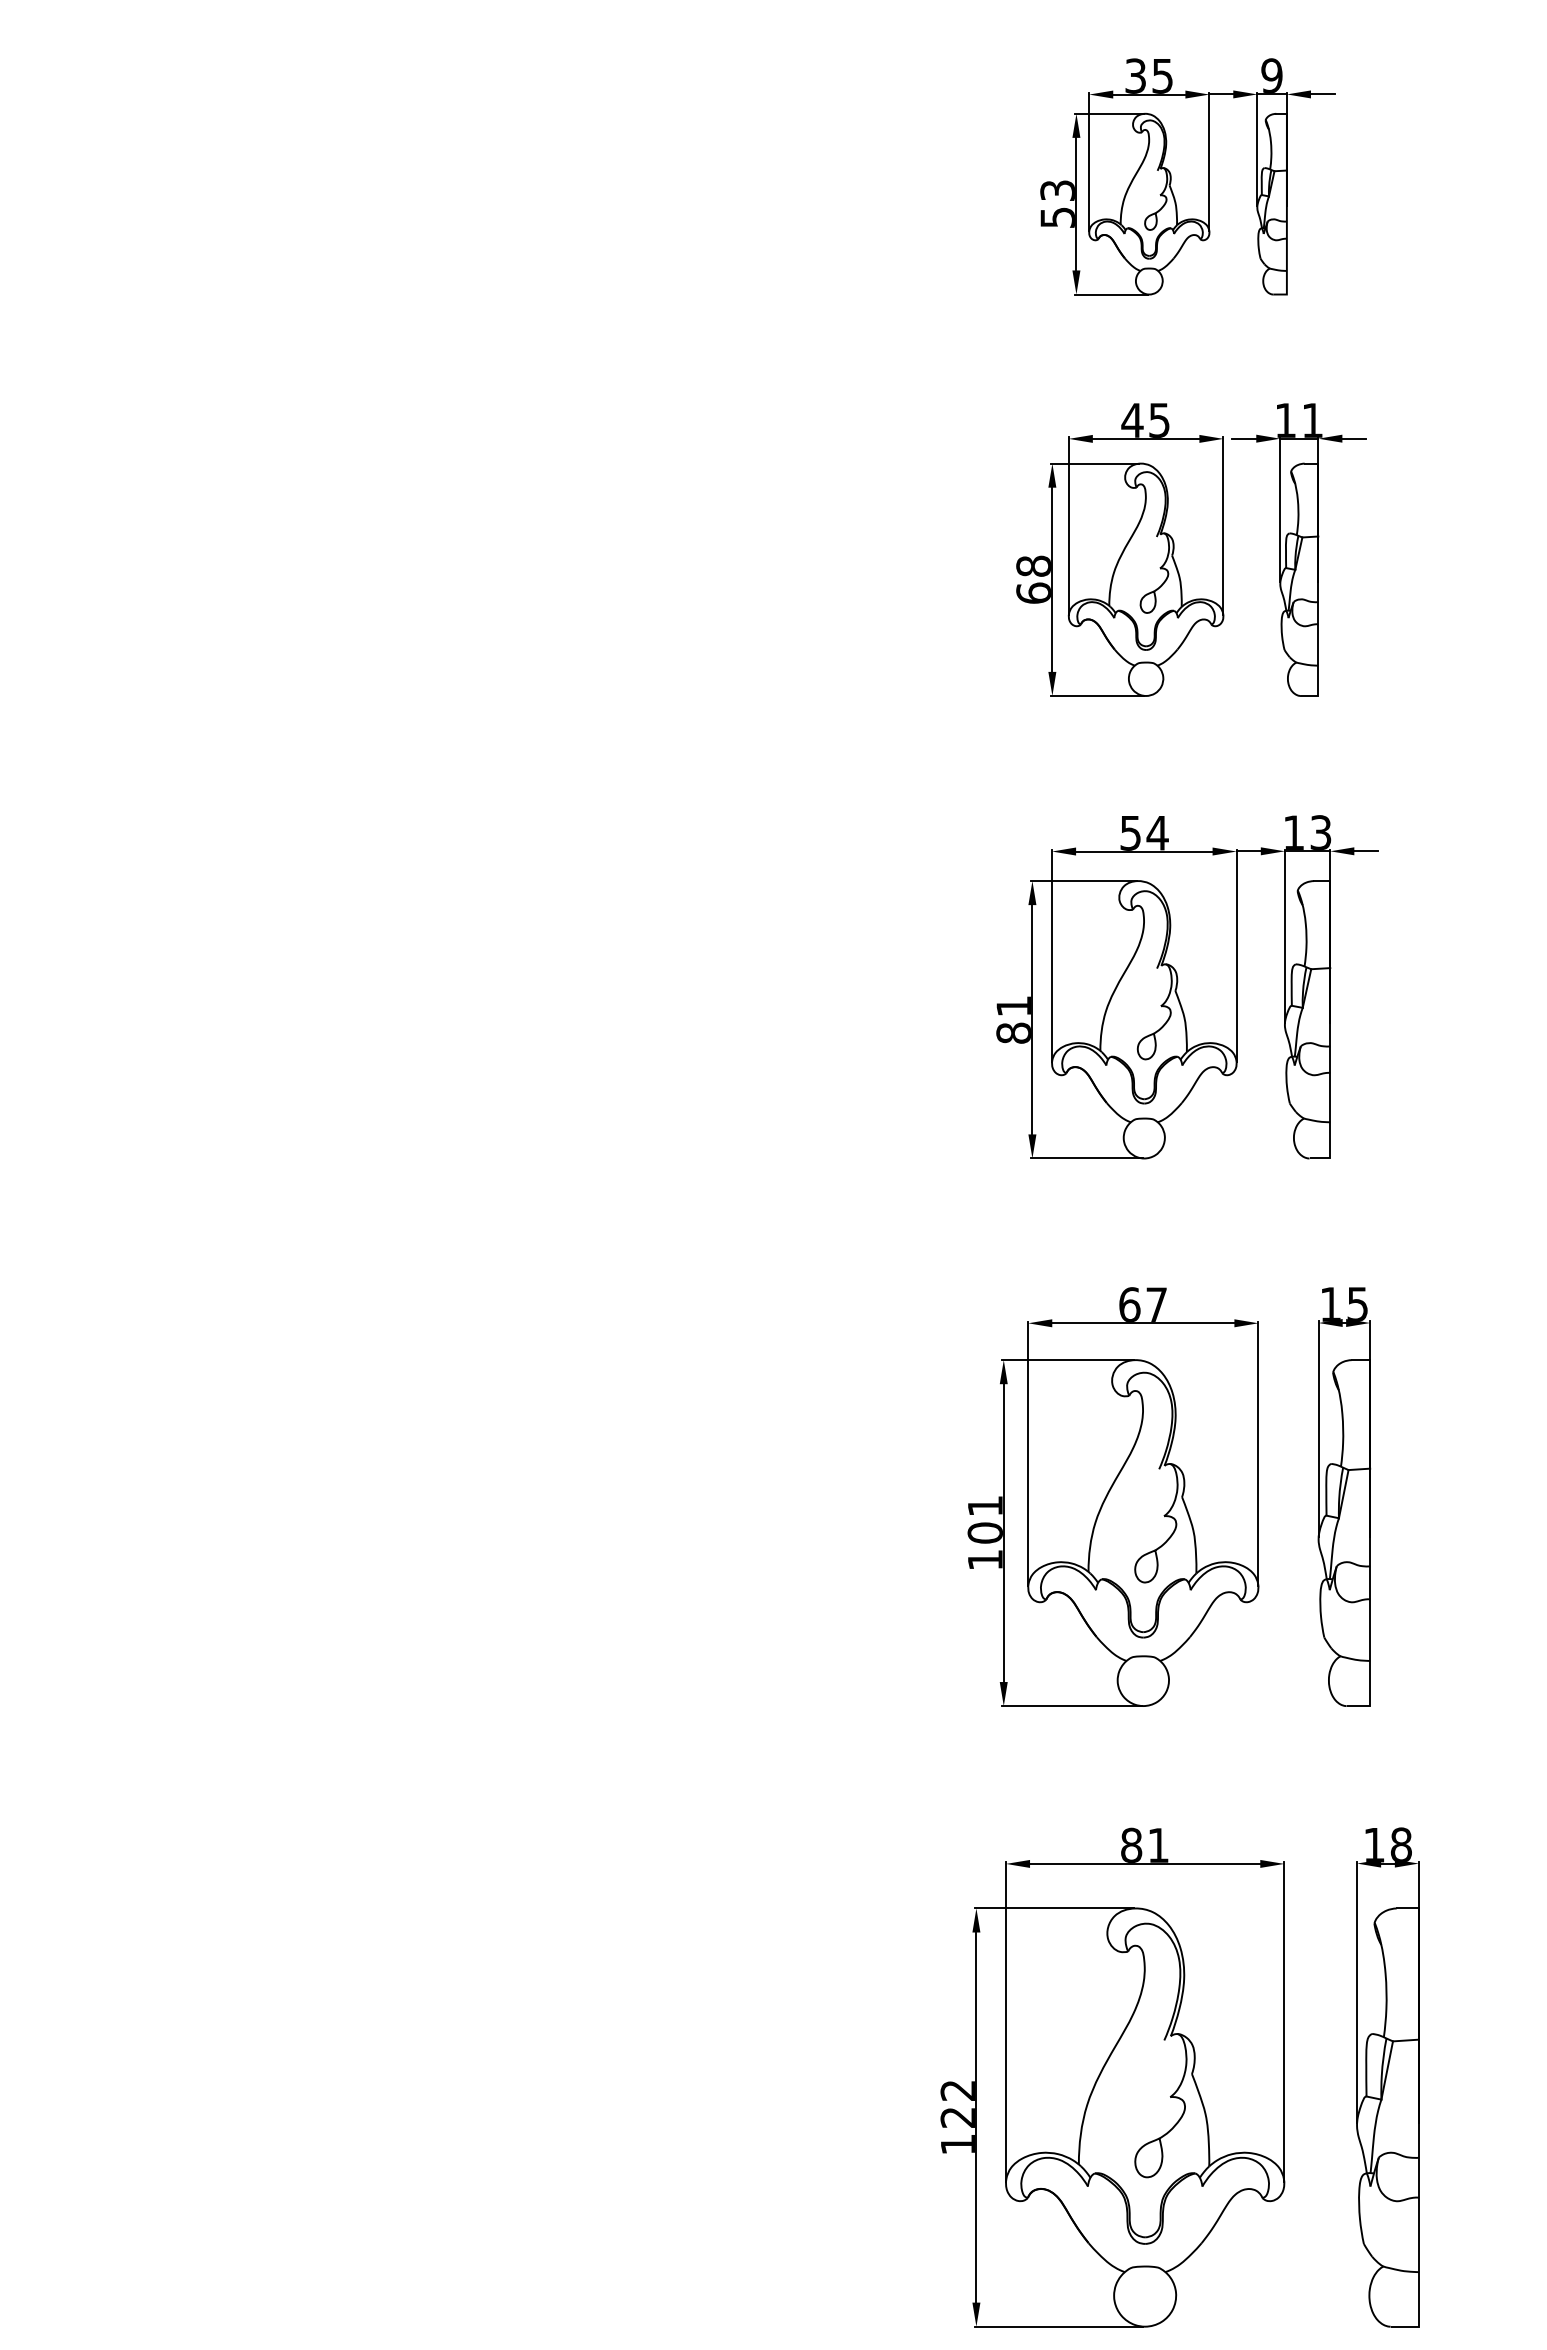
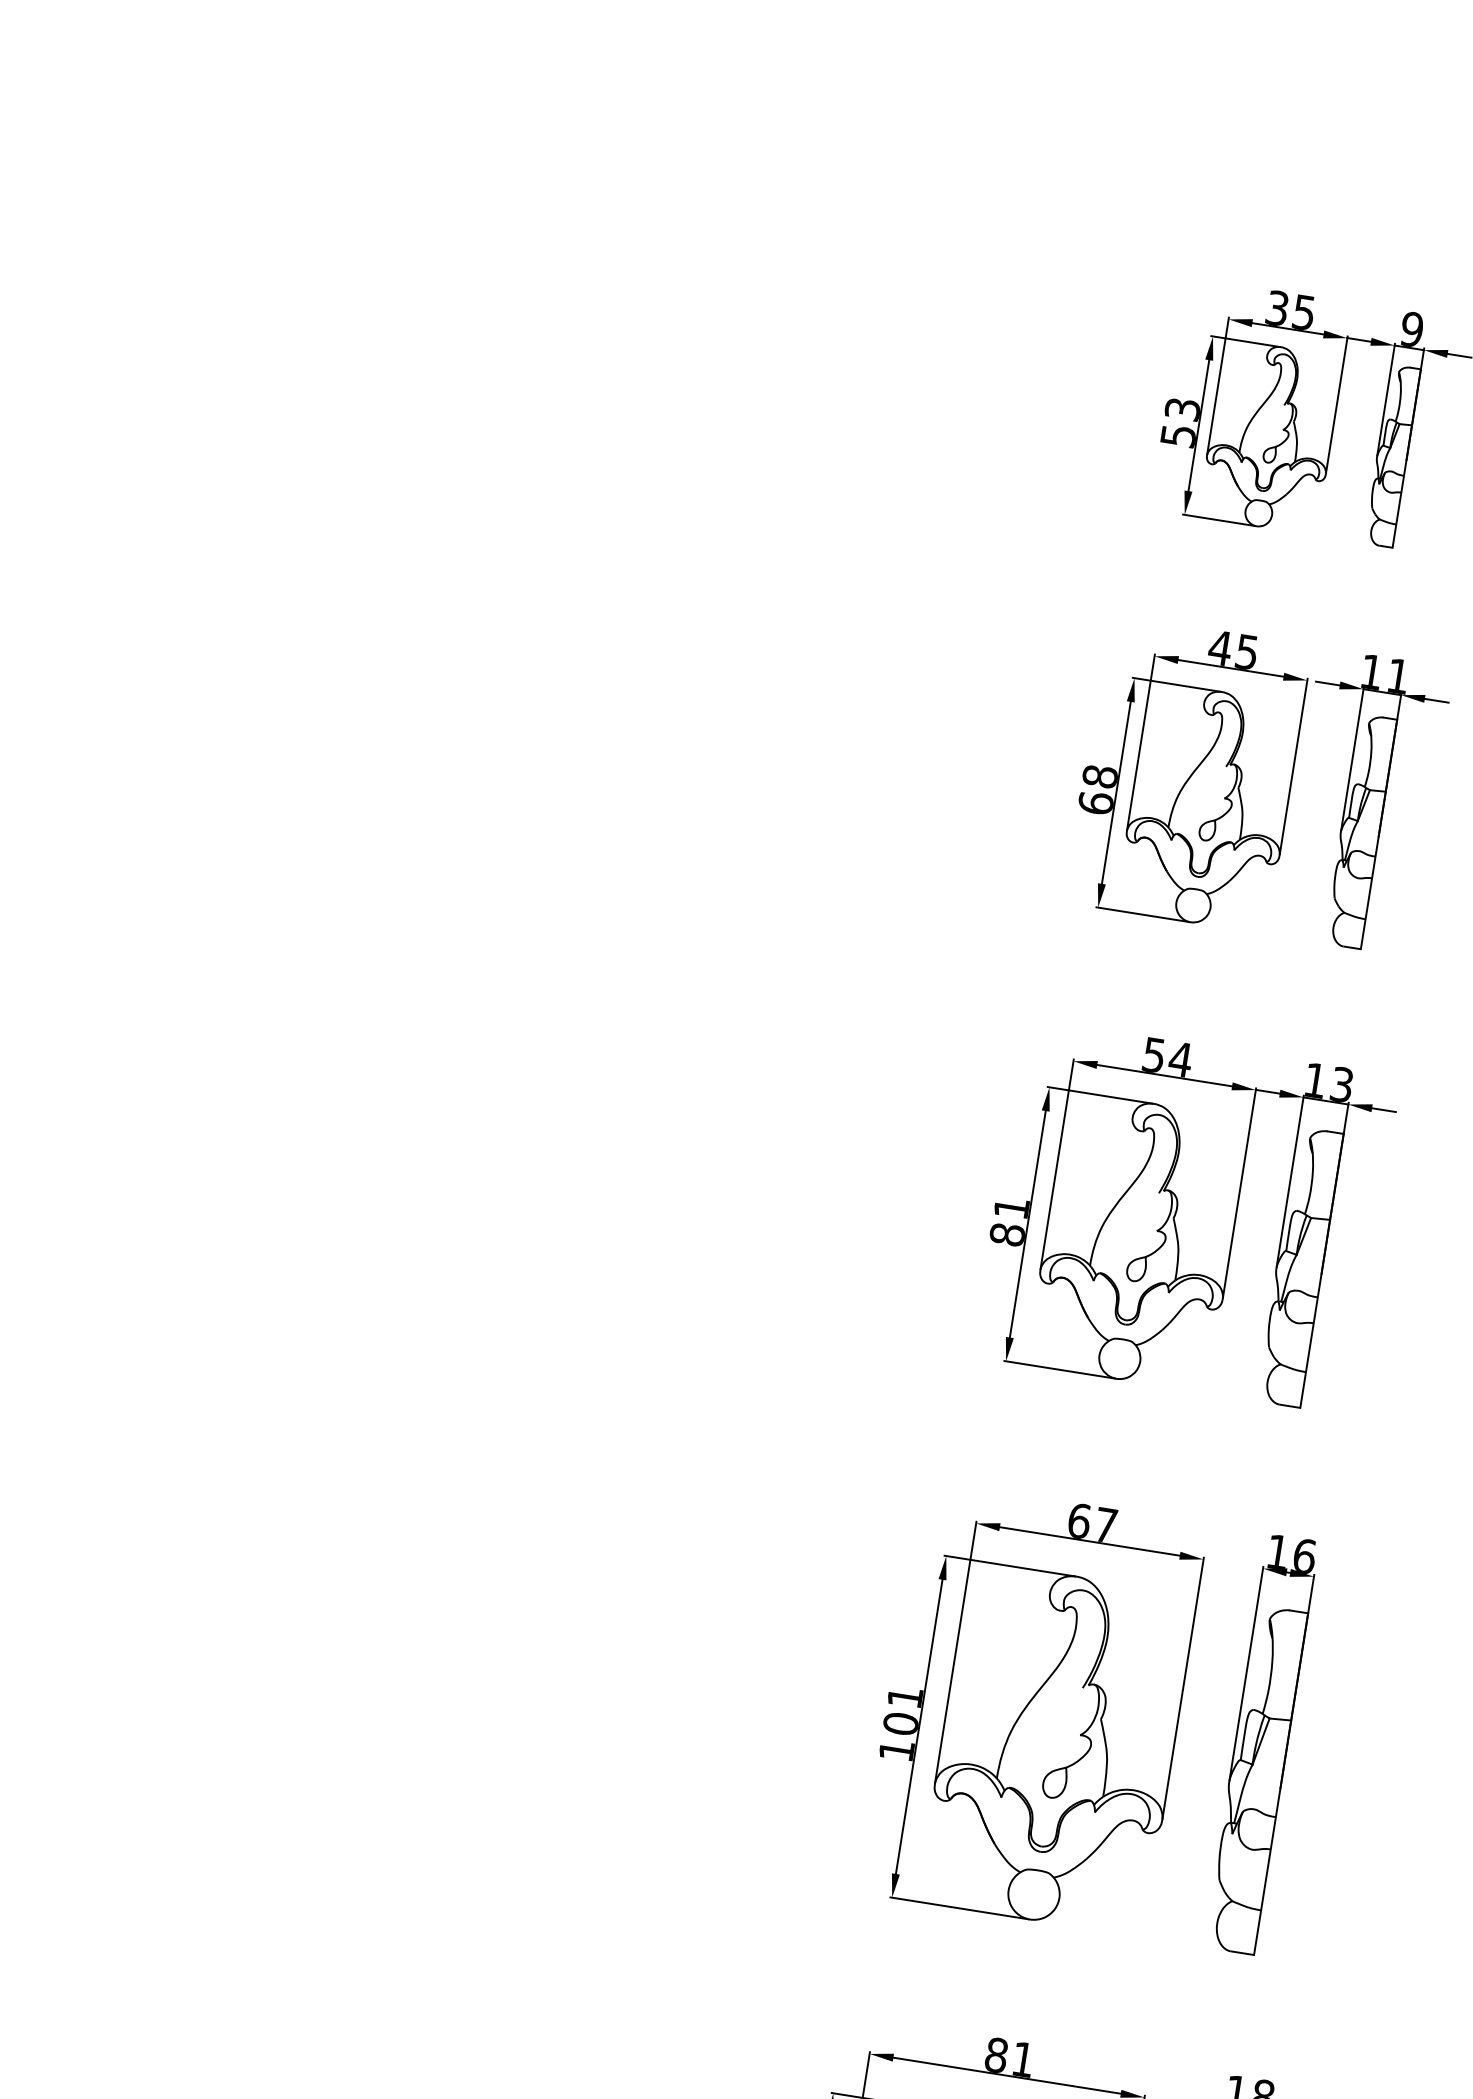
text: (1357, 1303) -> (1304, 1555), 15 -> 16

